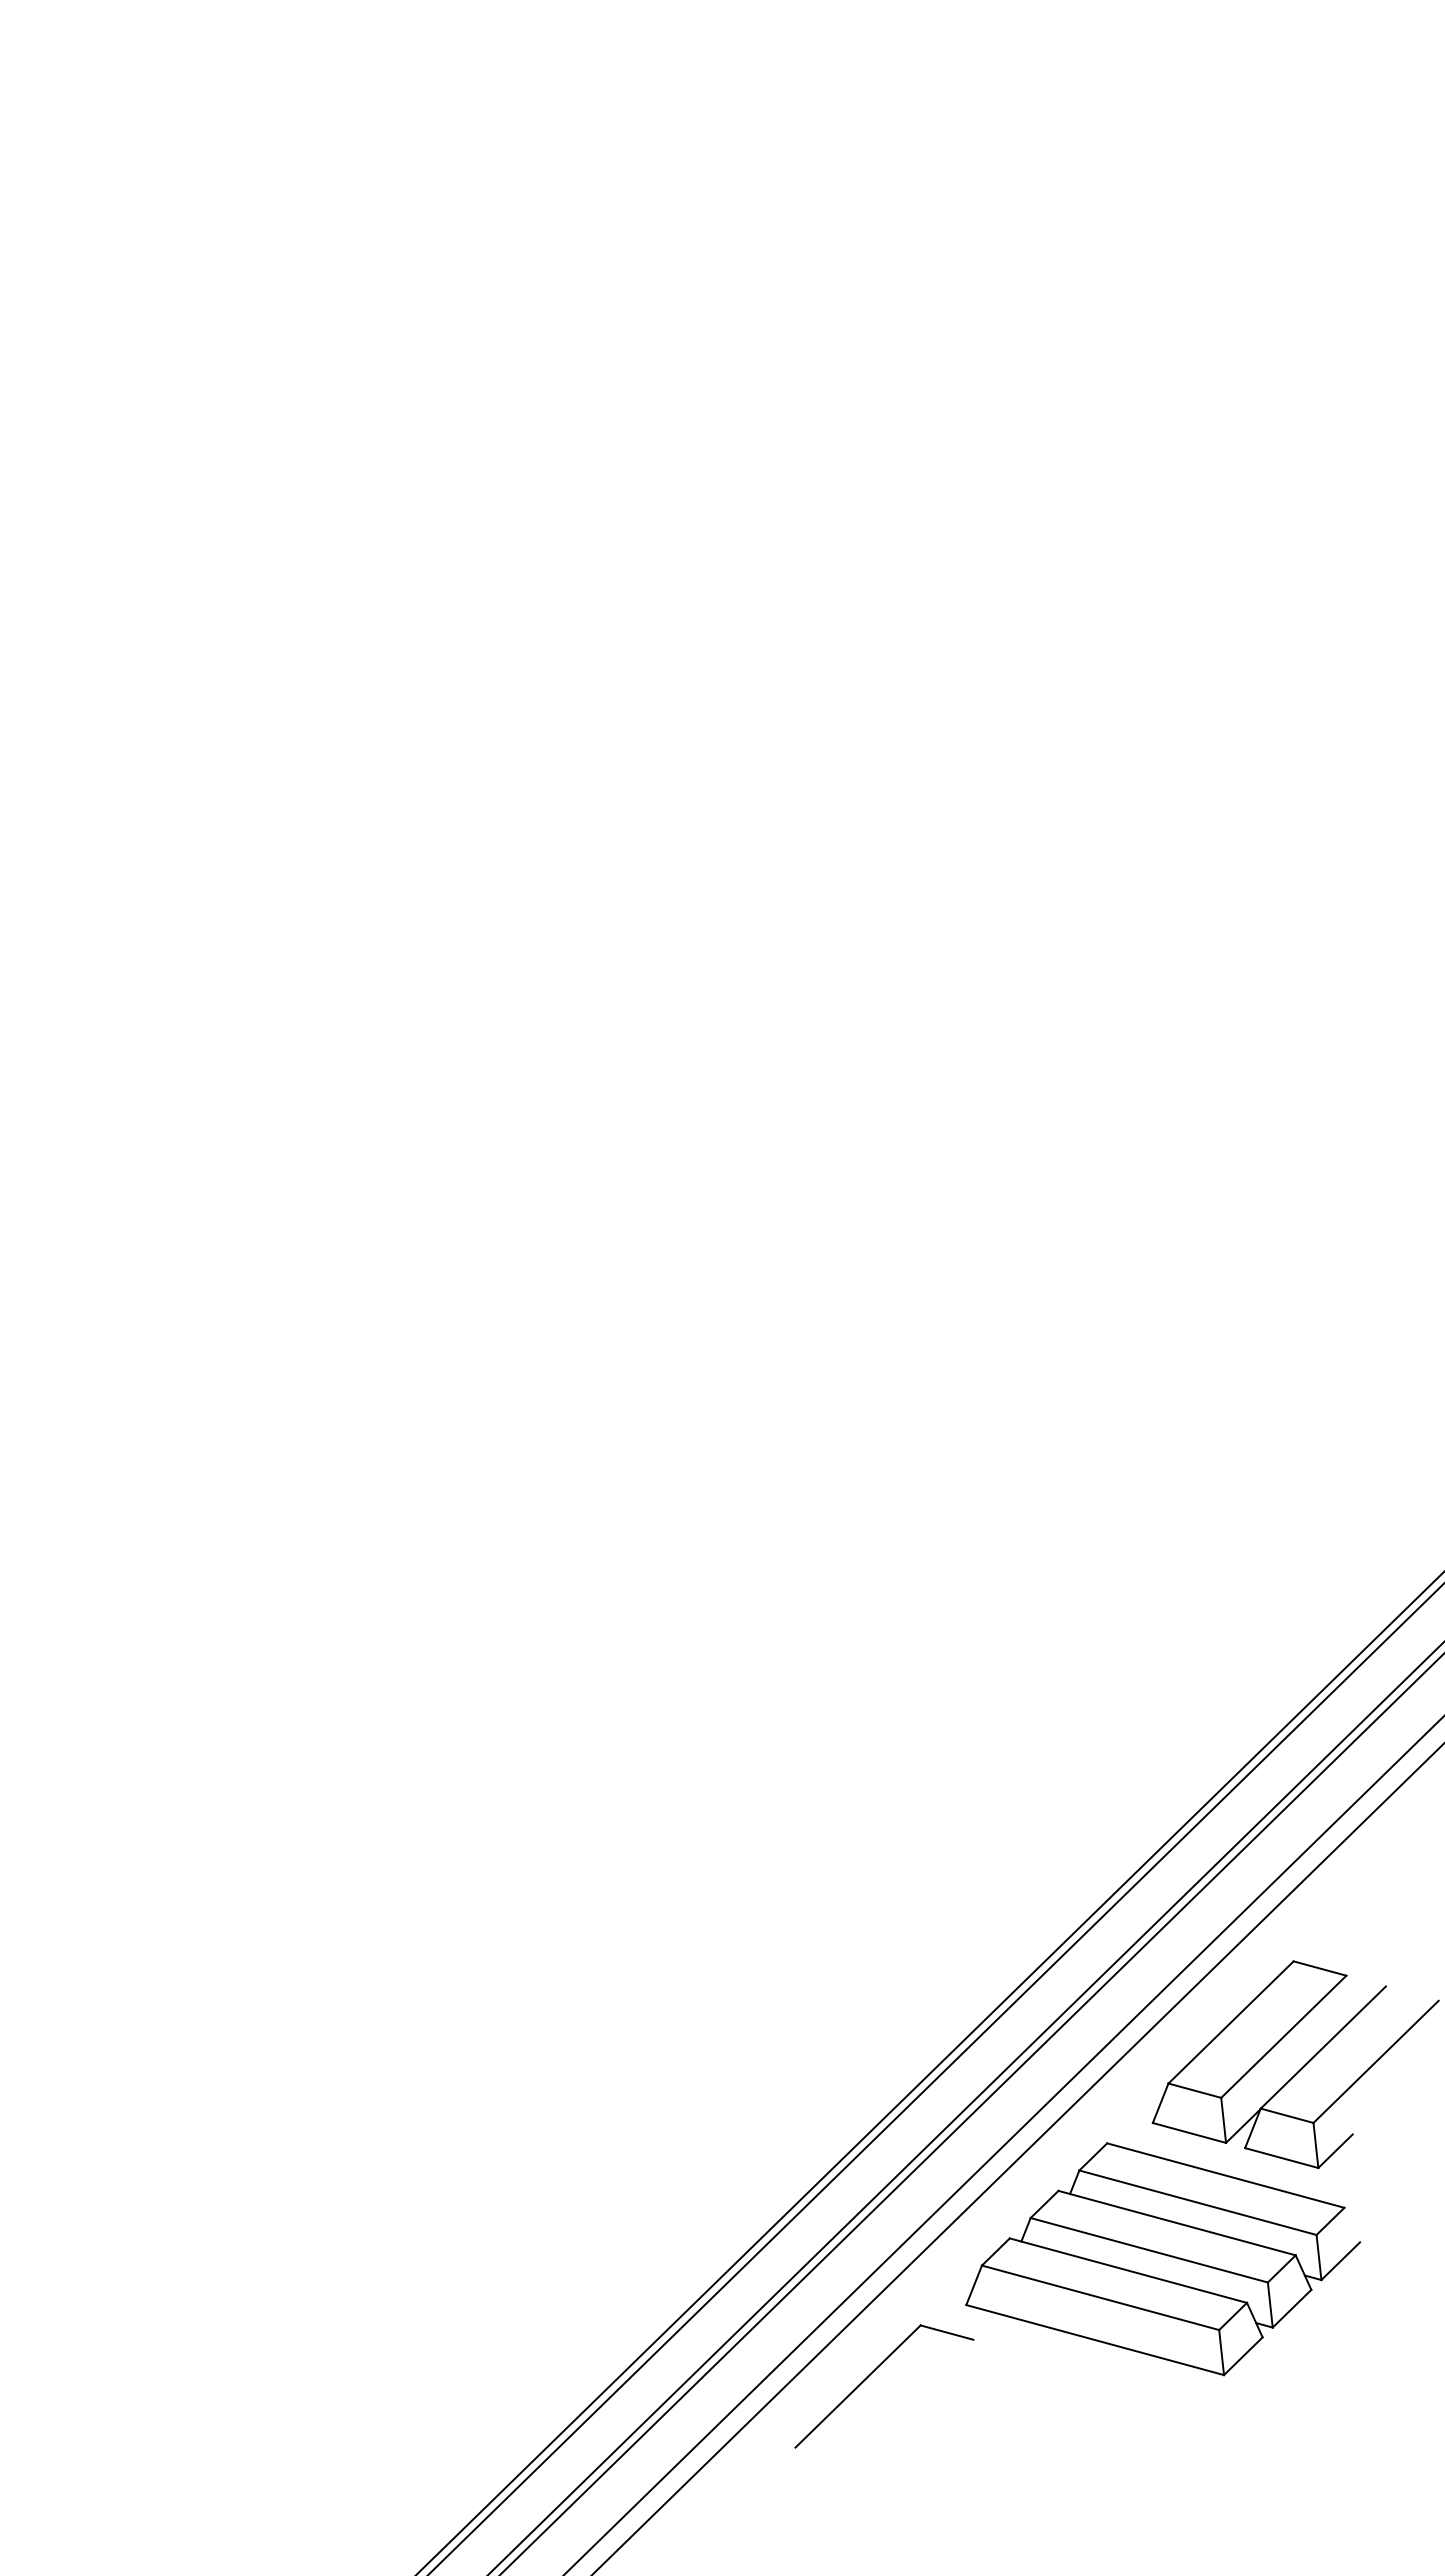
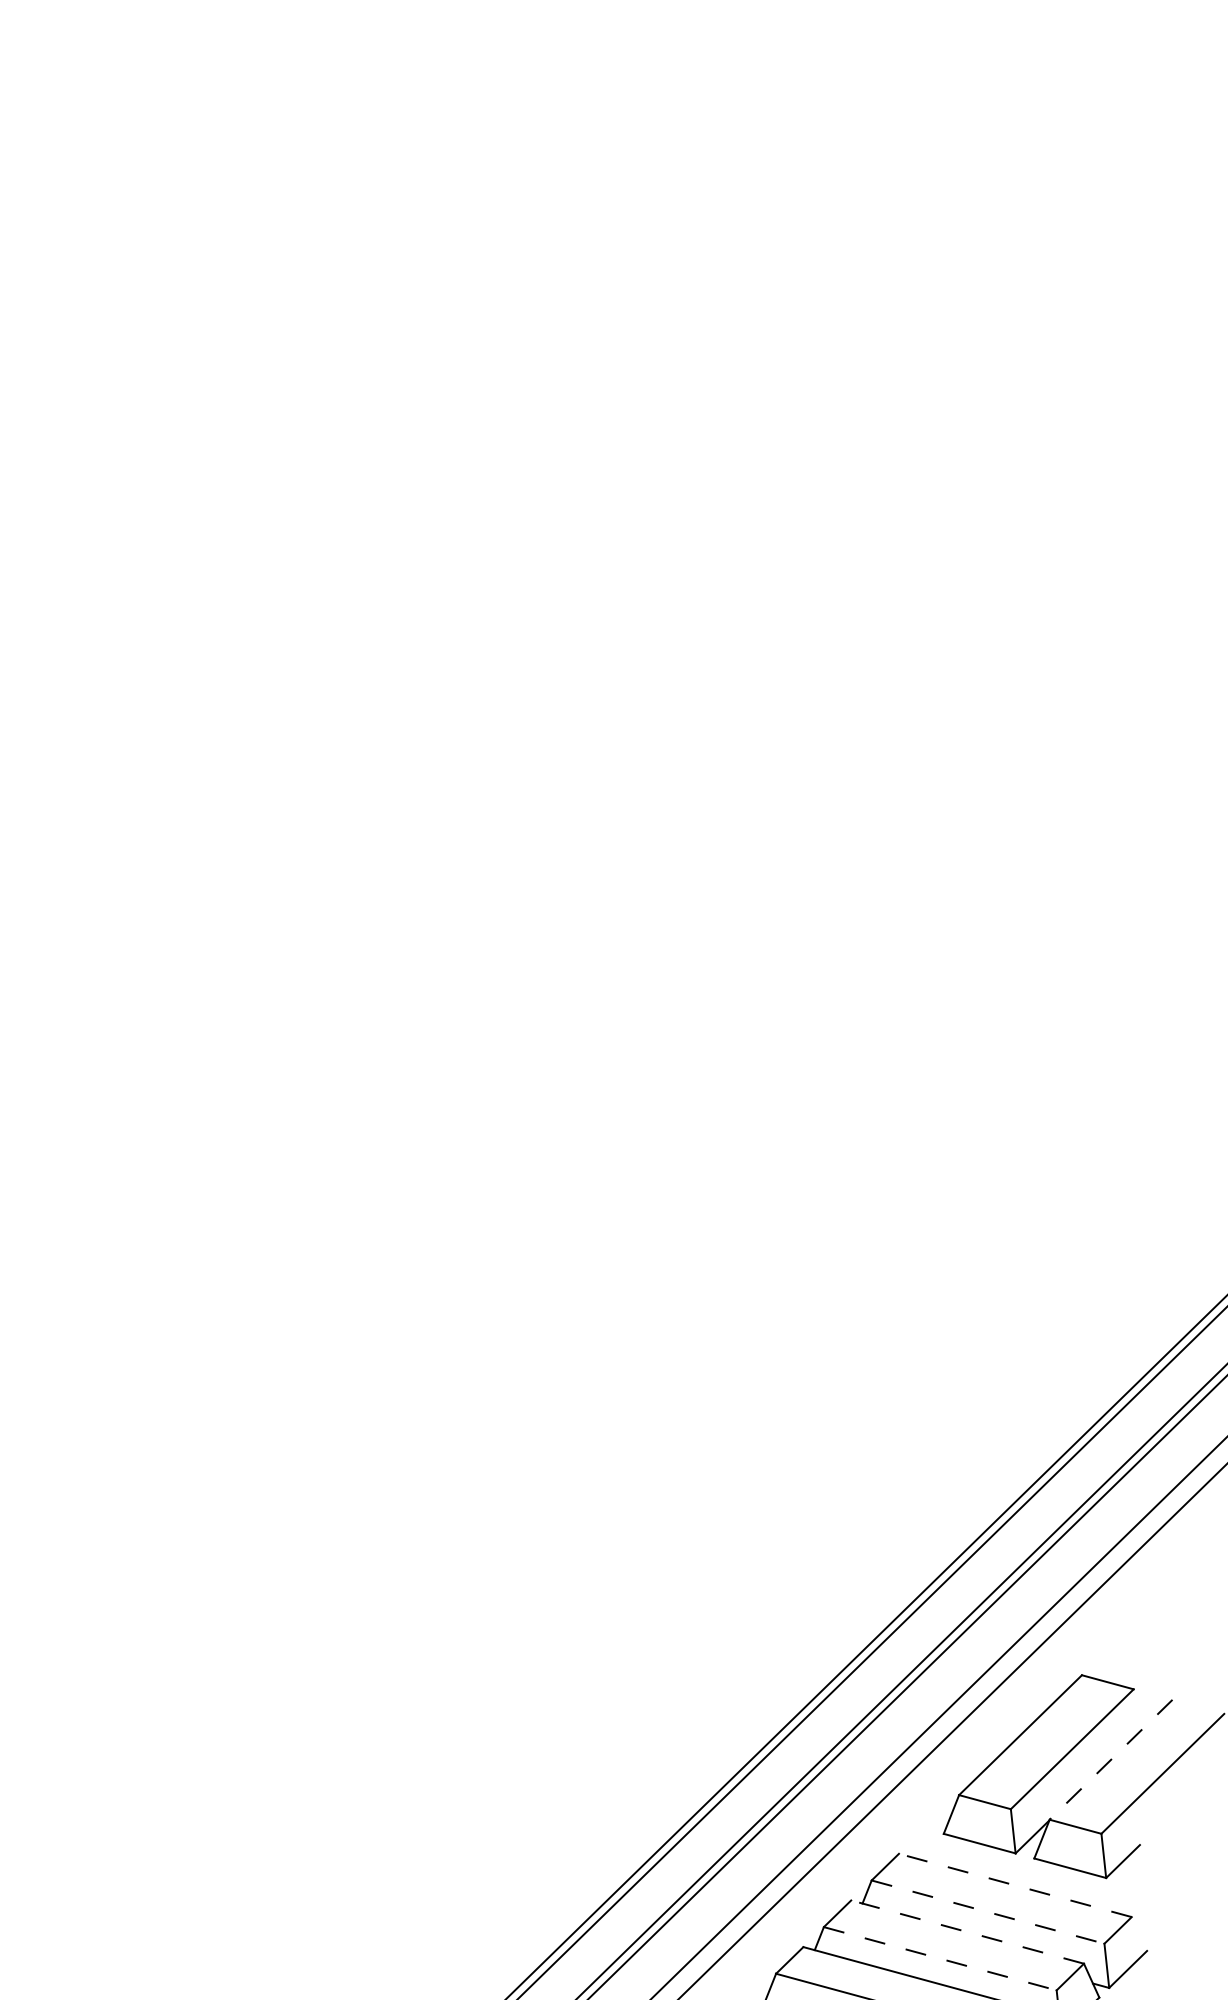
line: (1322, 2047) -> (1110, 1759), solid -> dashed
line: (1225, 2175) -> (1015, 1885), solid -> dashed
line: (1197, 2202) -> (987, 1911), solid -> dashed
line: (1177, 2223) -> (967, 1932), solid -> dashed
line: (1149, 2250) -> (940, 1958), solid -> dashed

